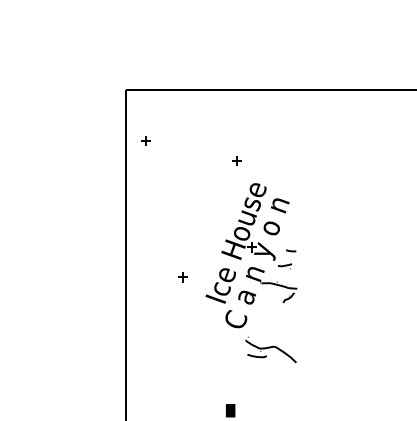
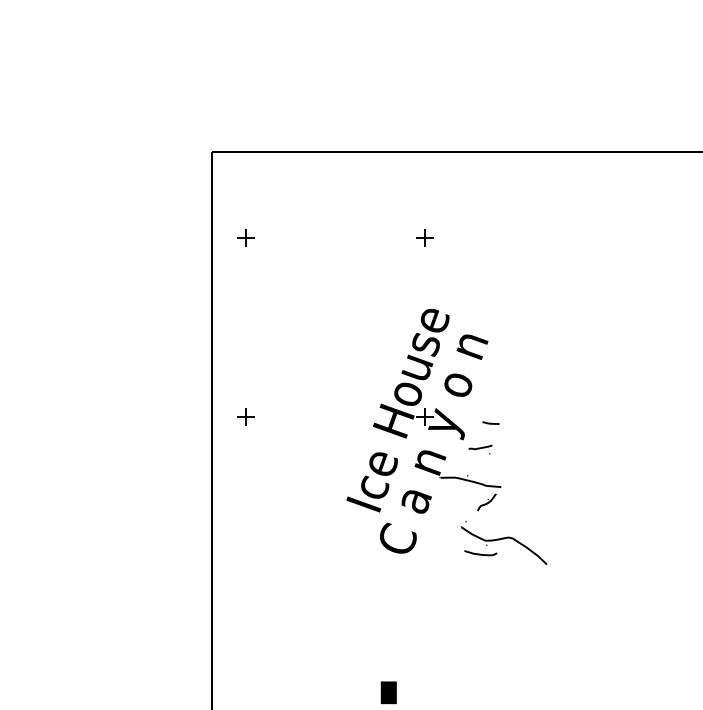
part: (236, 160) -> (424, 236), moved
part: (182, 277) -> (245, 417), moved
part: (270, 349) -> (503, 542), moved

